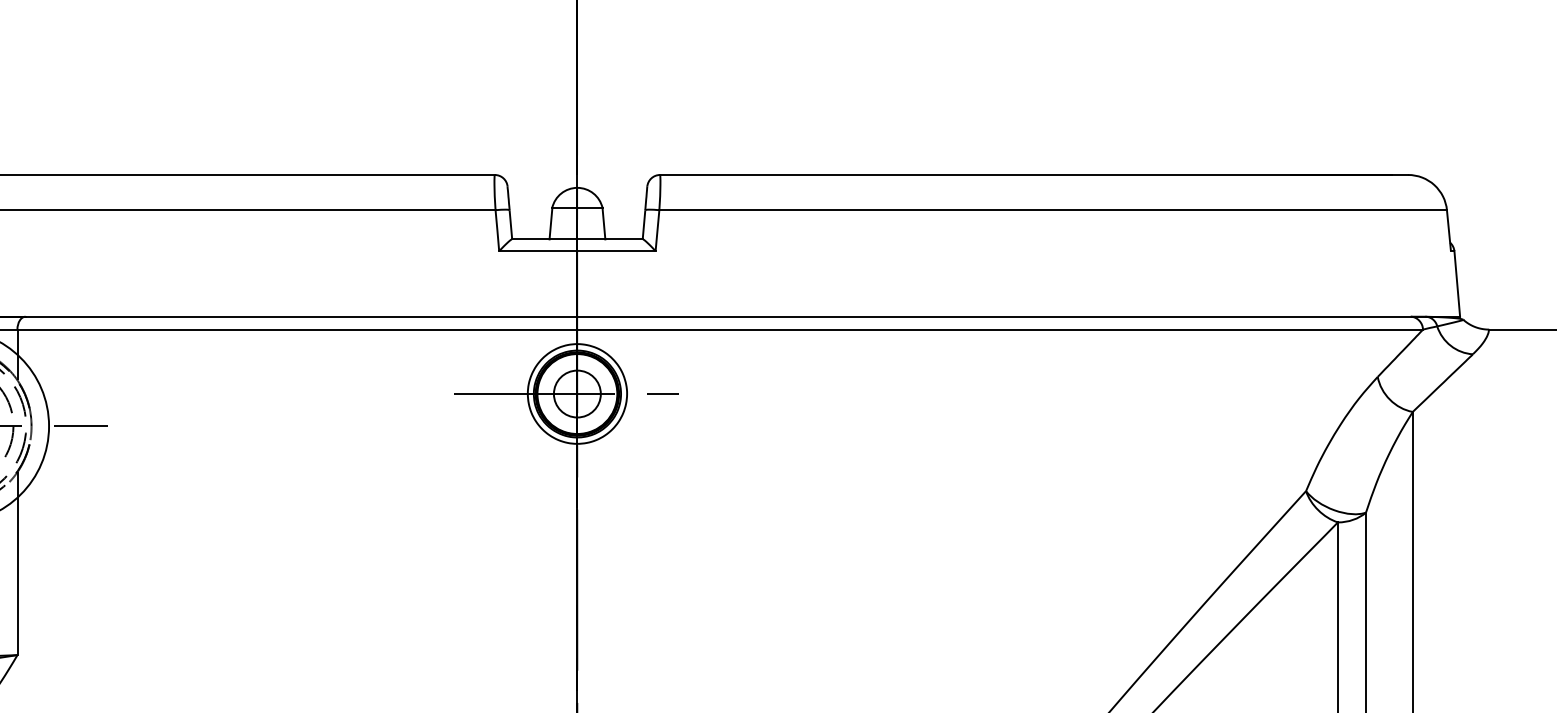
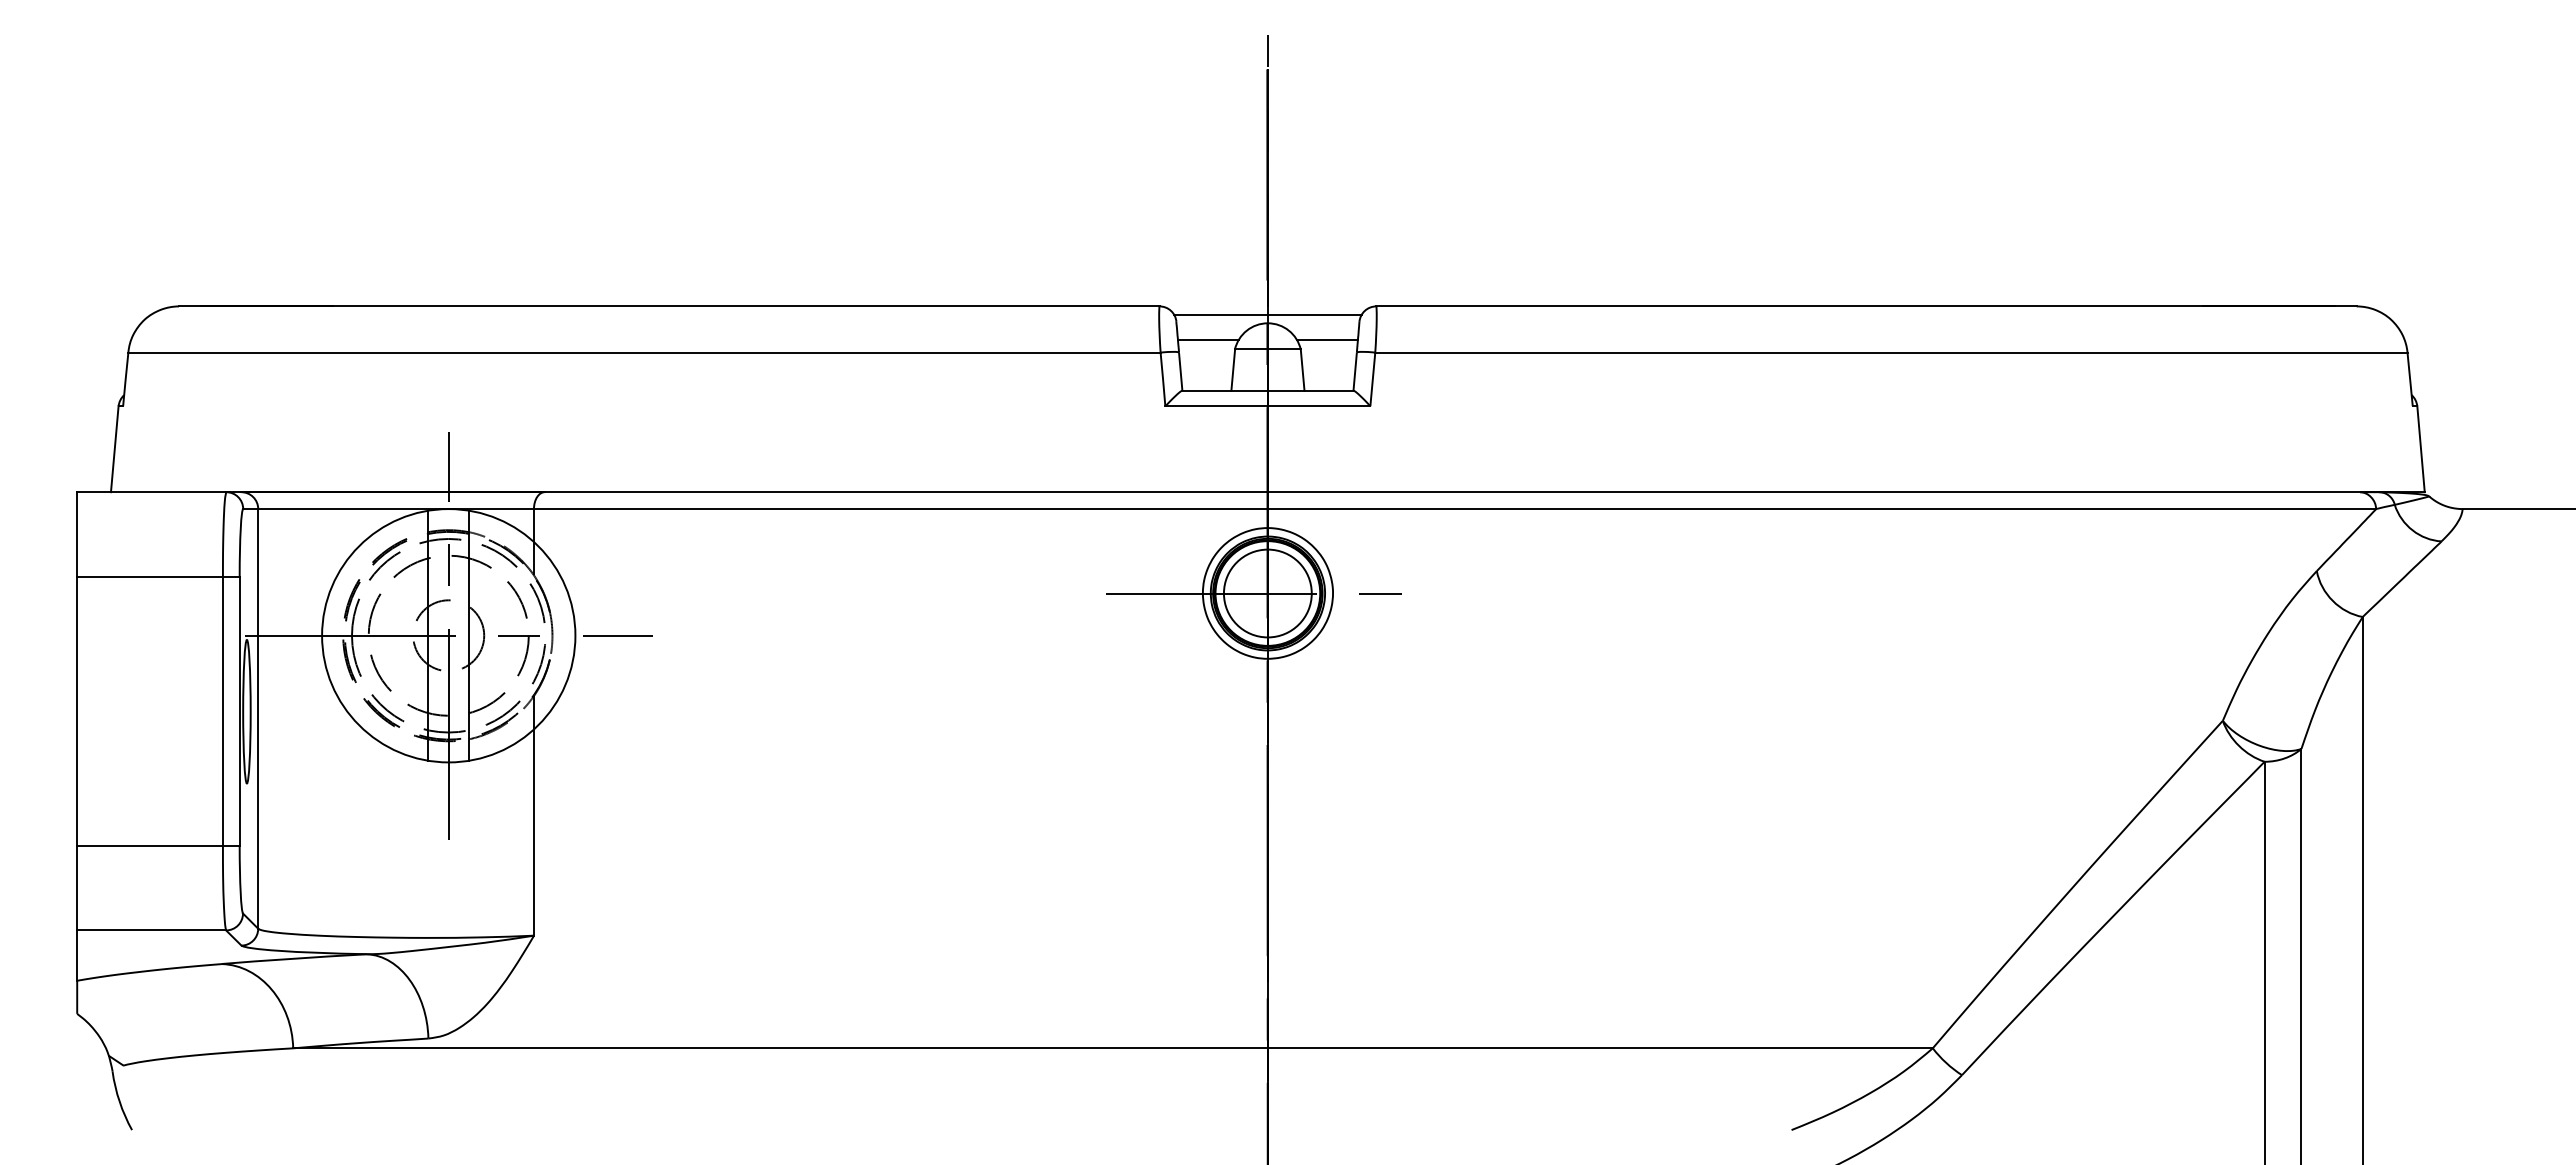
line: (577, 181) -> (1267, 314), added
line: (531, 200) -> (1207, 340), added
line: (622, 200) -> (1327, 340), added
circle: (577, 394) -> (1267, 593), size x1.43

